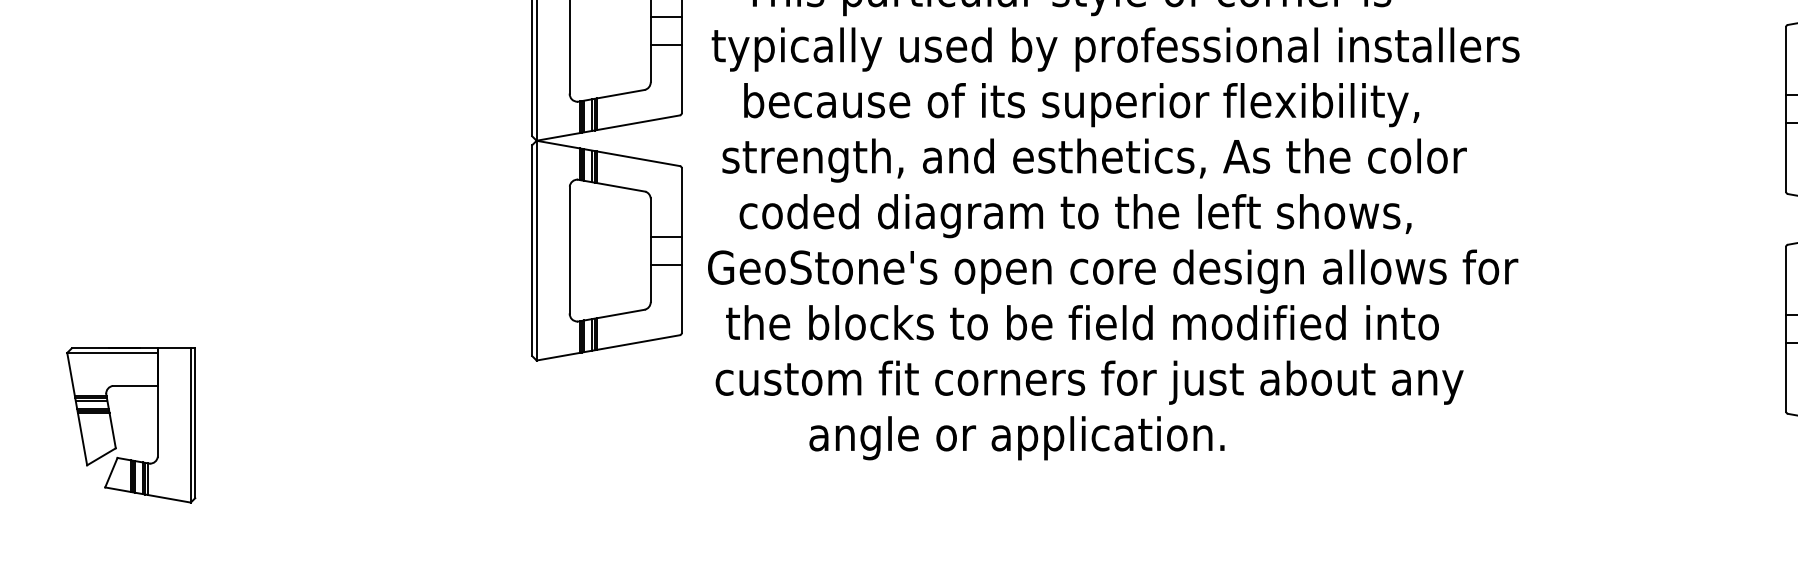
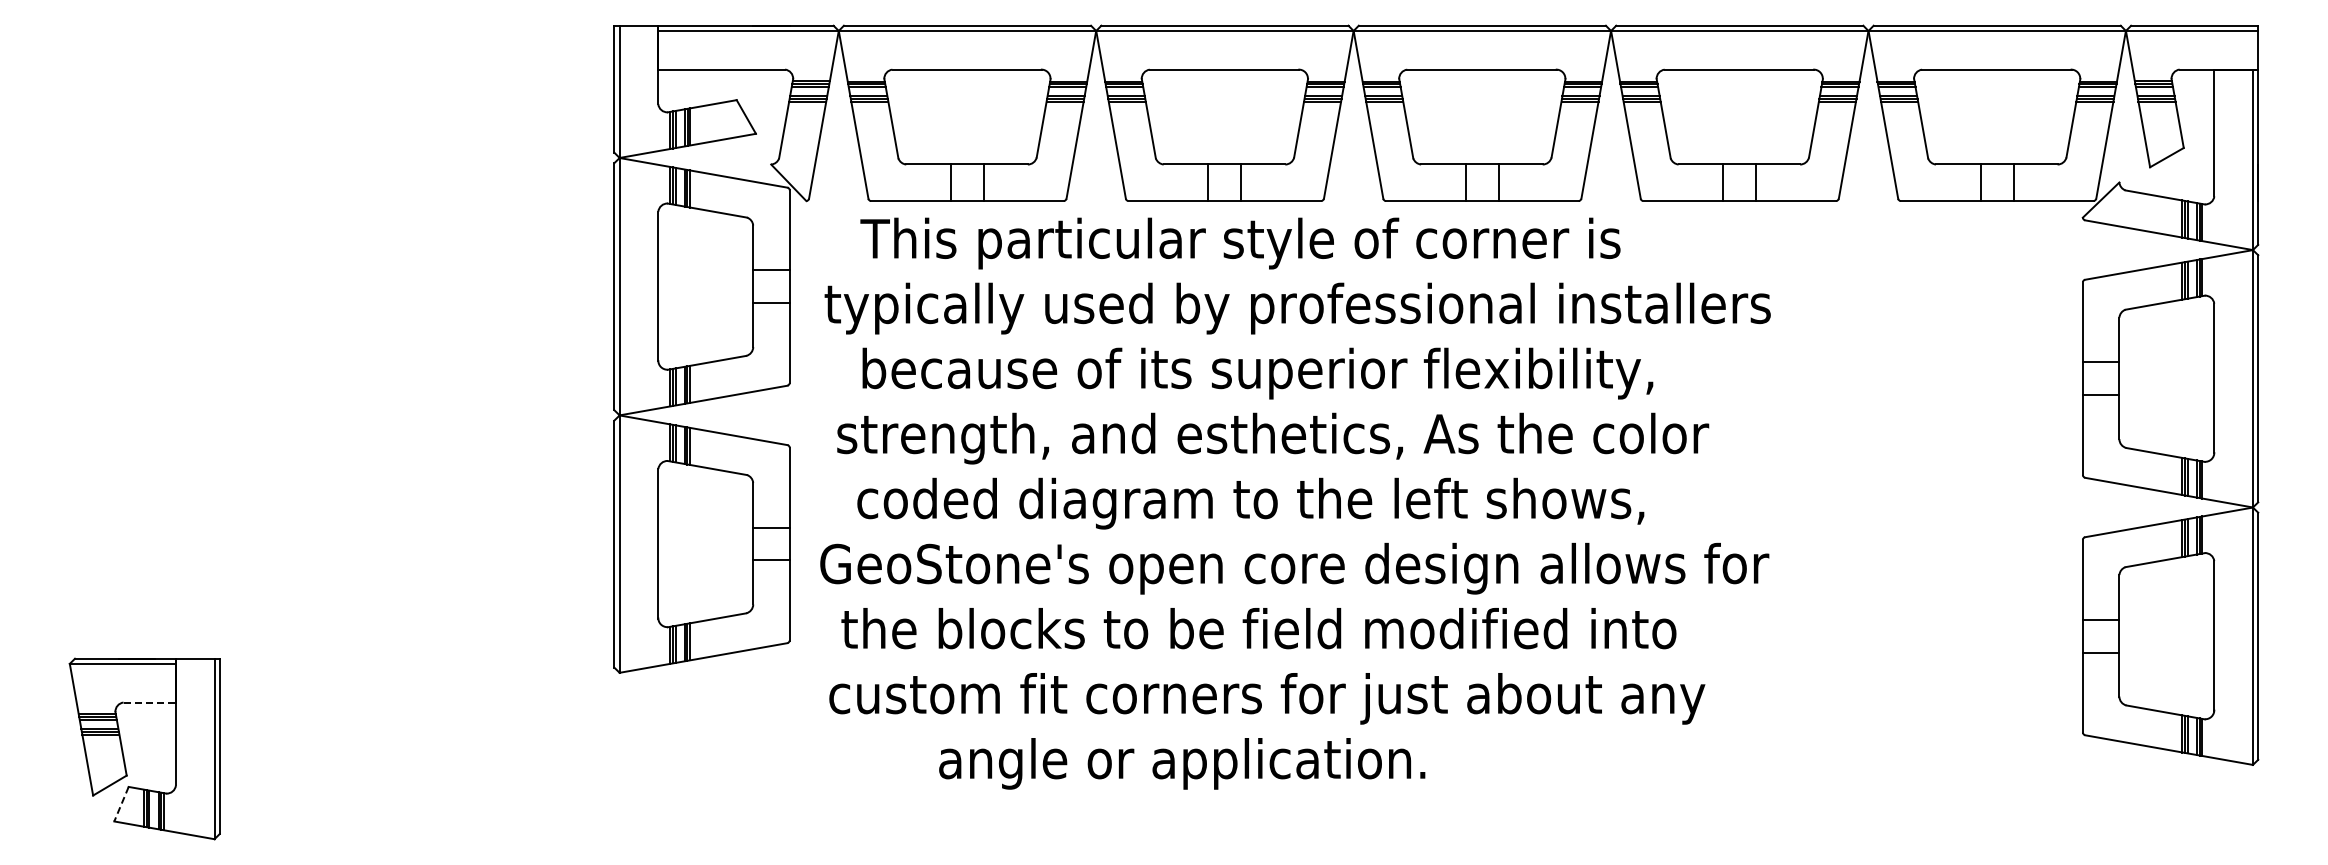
line: (136, 385) -> (150, 702), solid -> dashed
line: (111, 472) -> (121, 804), solid -> dashed

